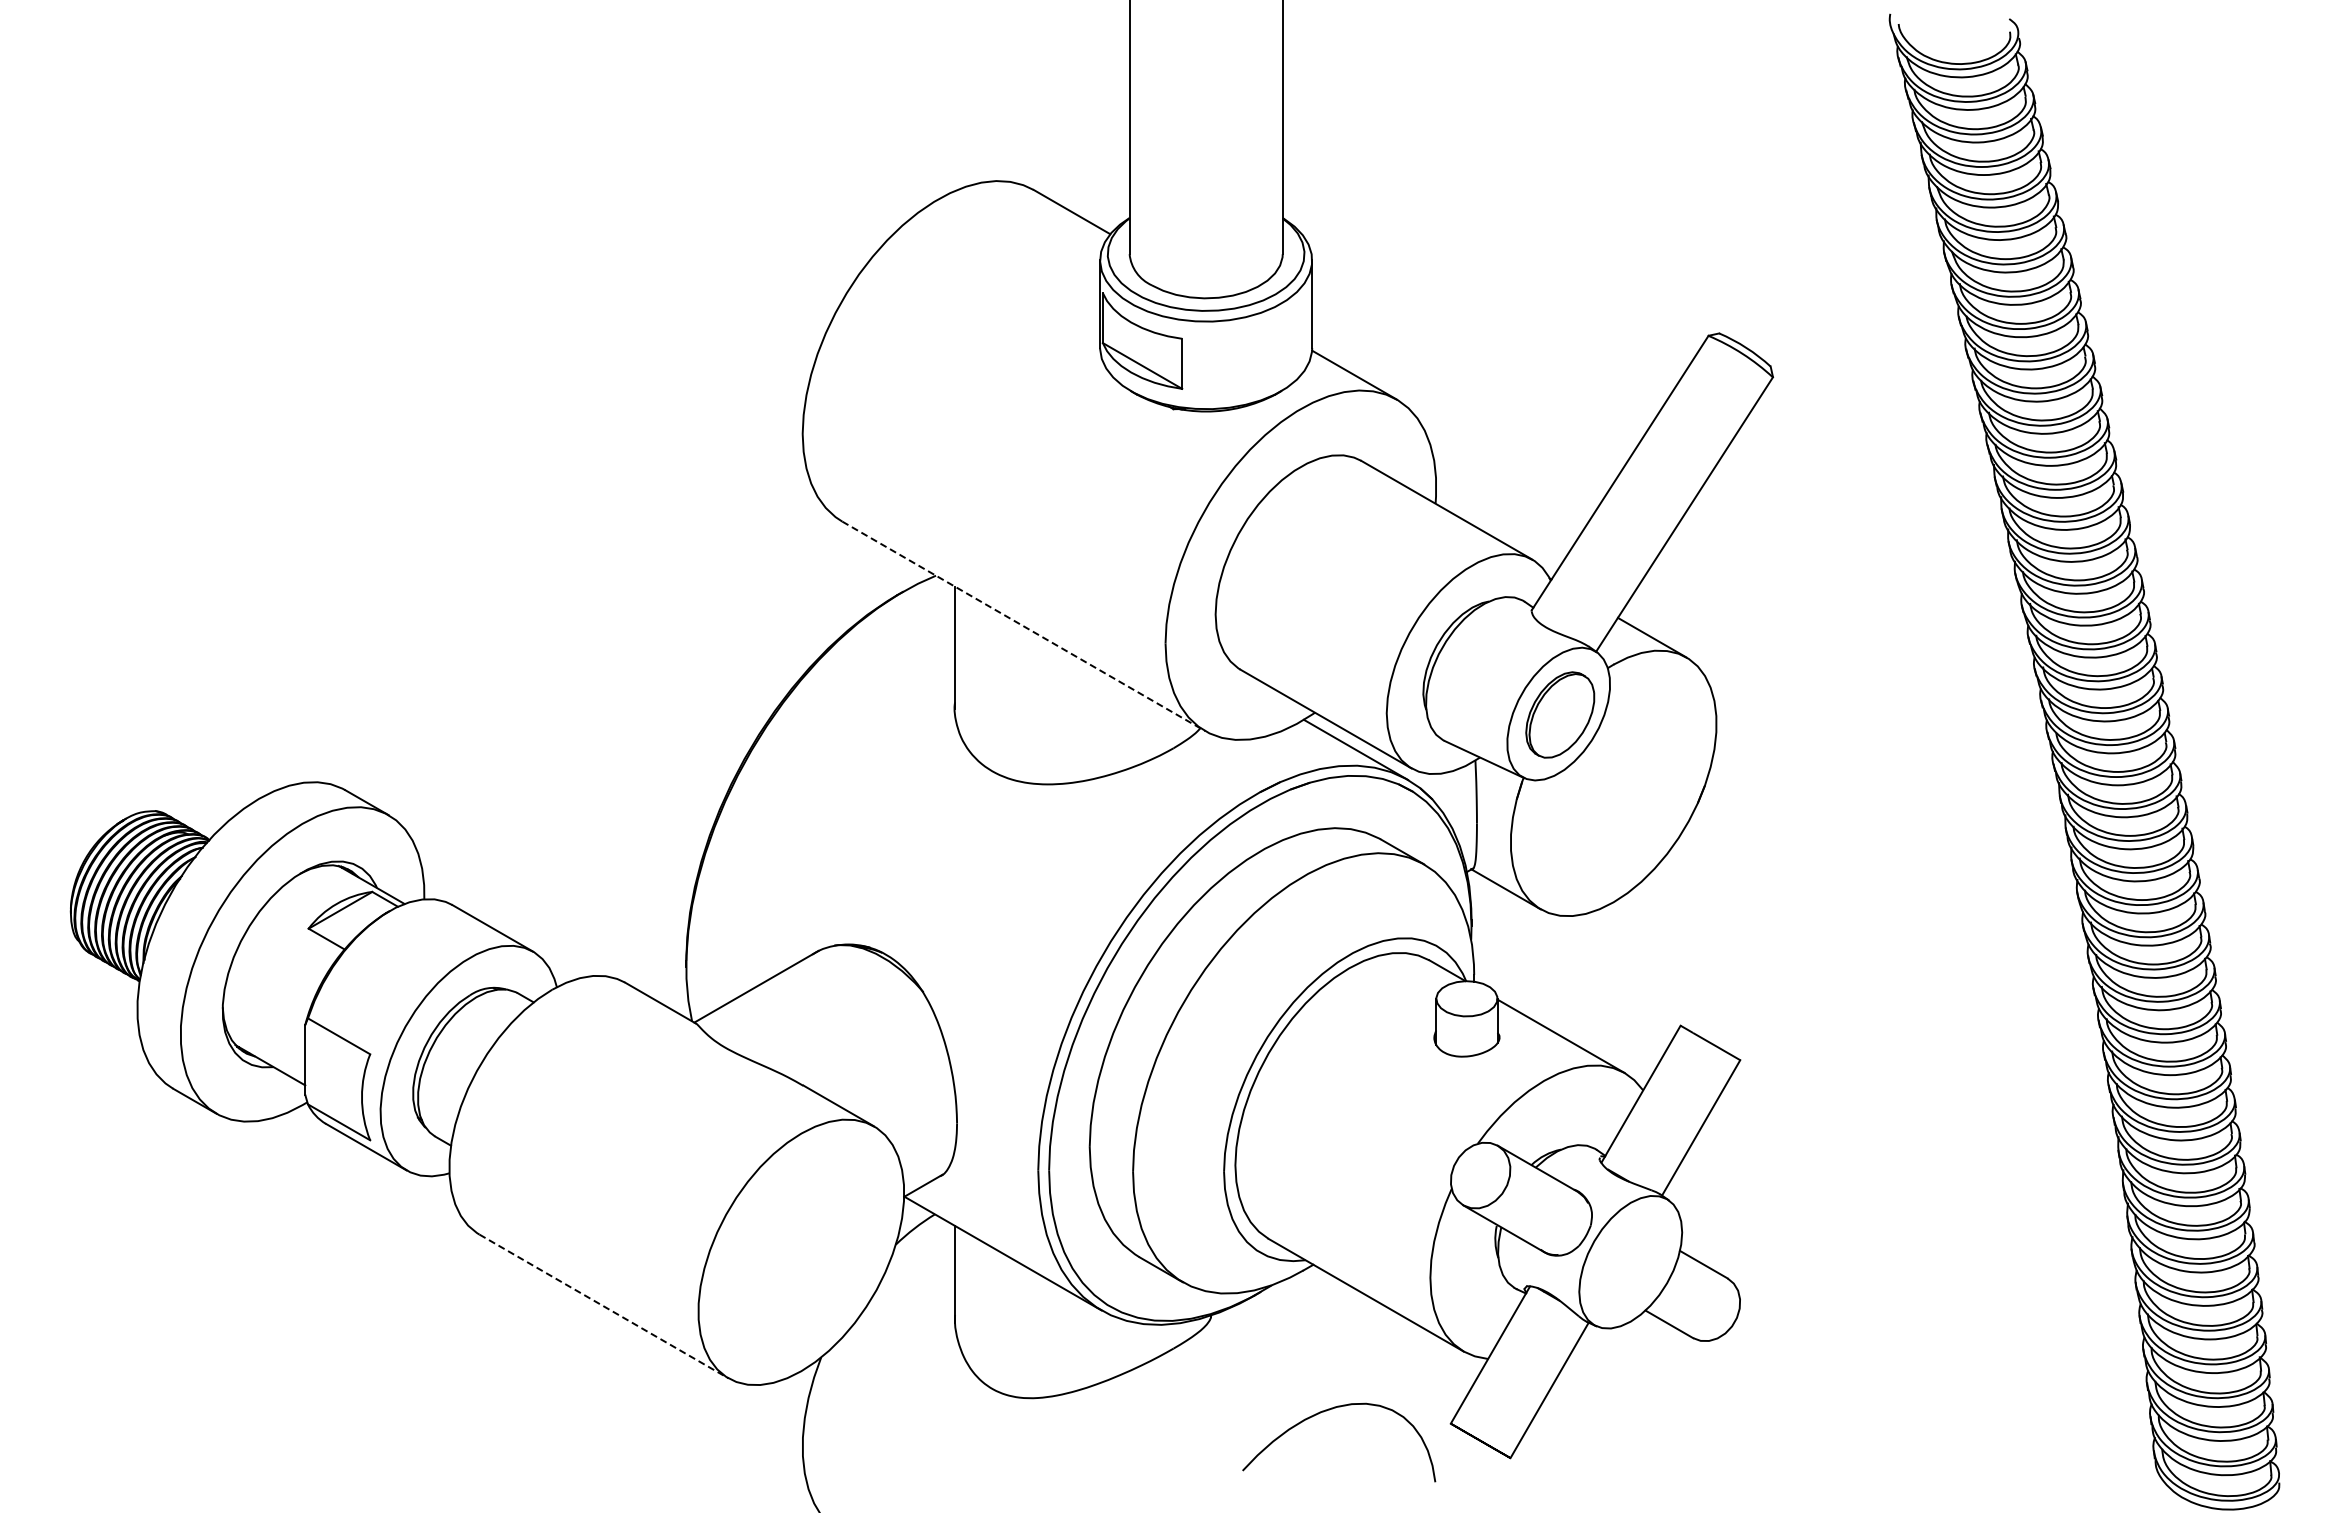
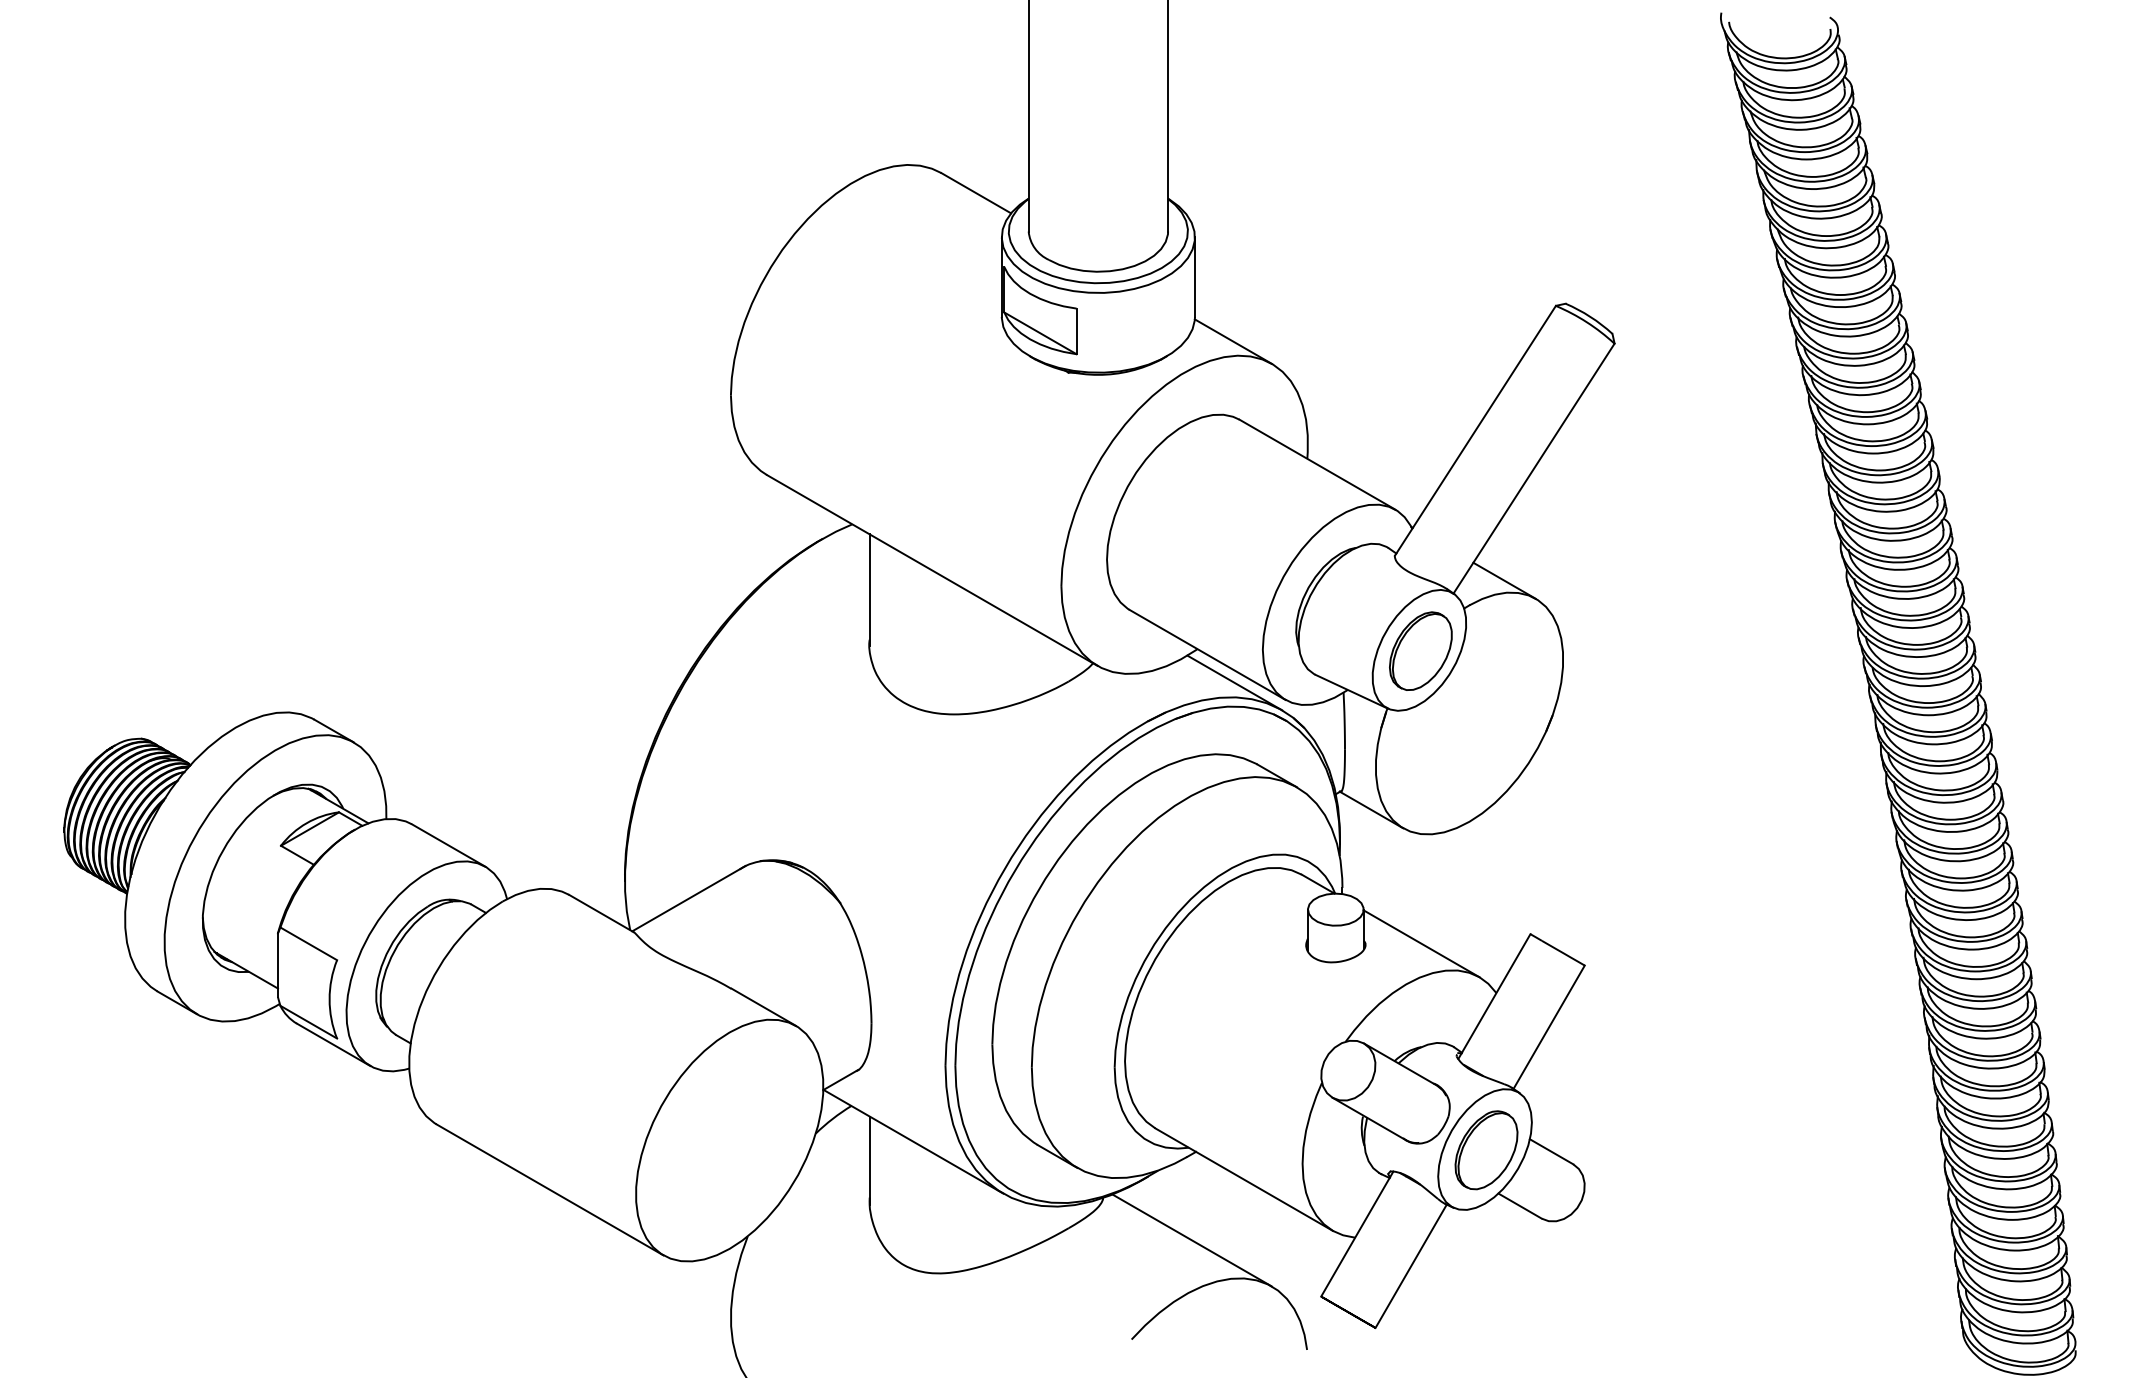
line: (1024, 626) -> (932, 570), dashed -> solid
part: (1632, 1262) -> (1486, 1149), added
line: (604, 1306) -> (550, 1189), dashed -> solid
line: (1308, 1361) -> (1191, 1239), added

